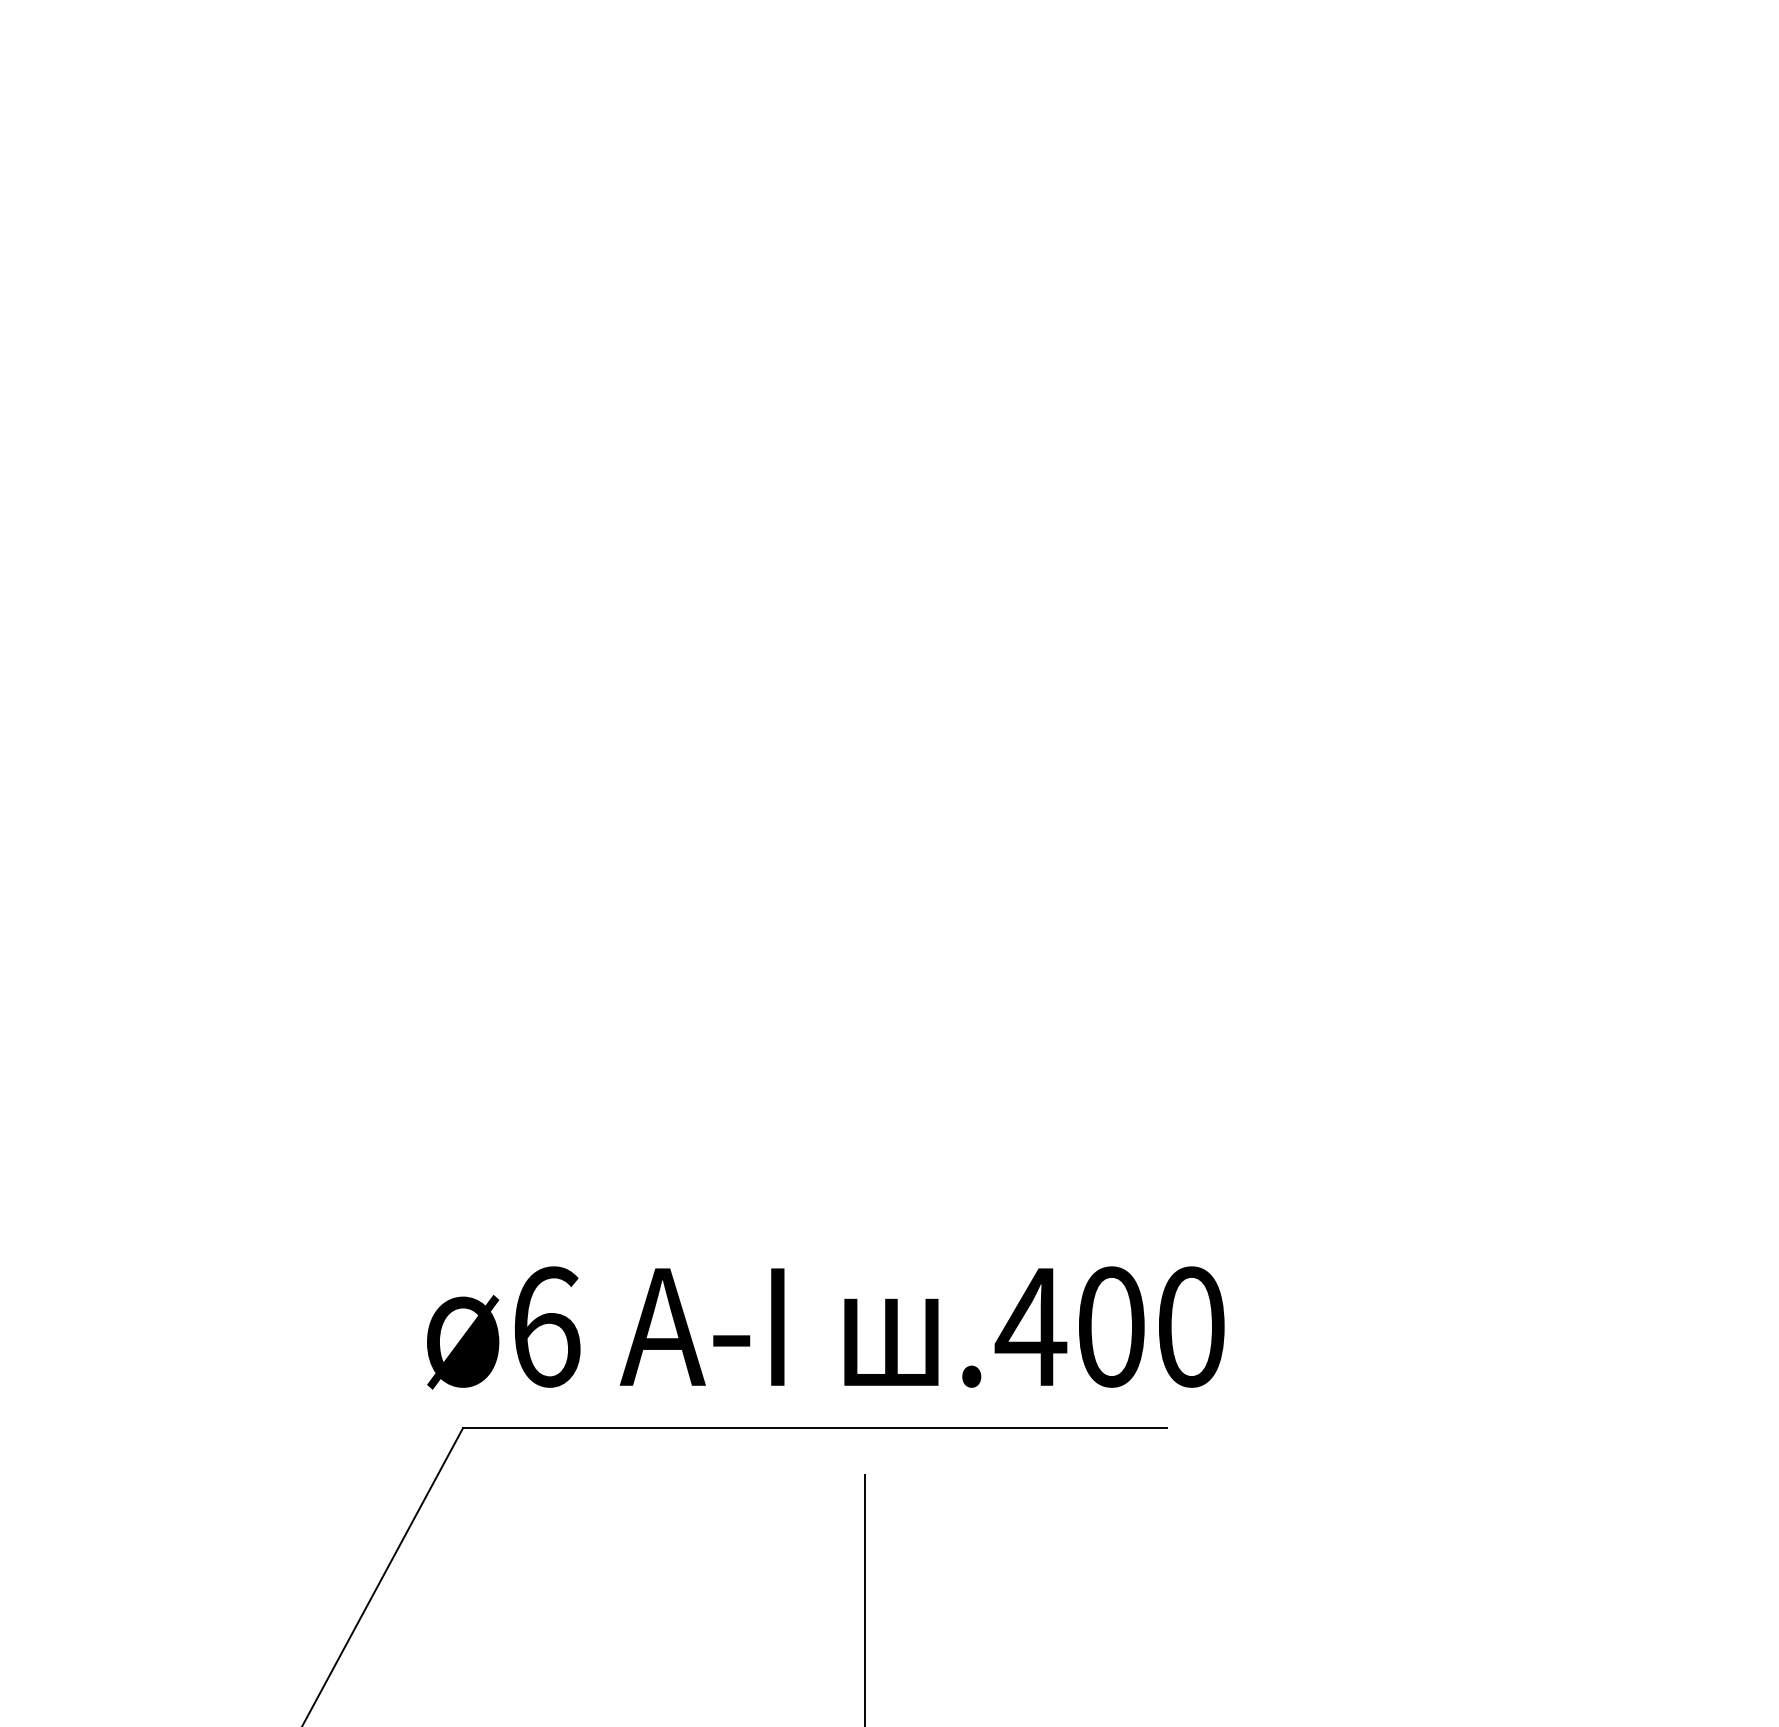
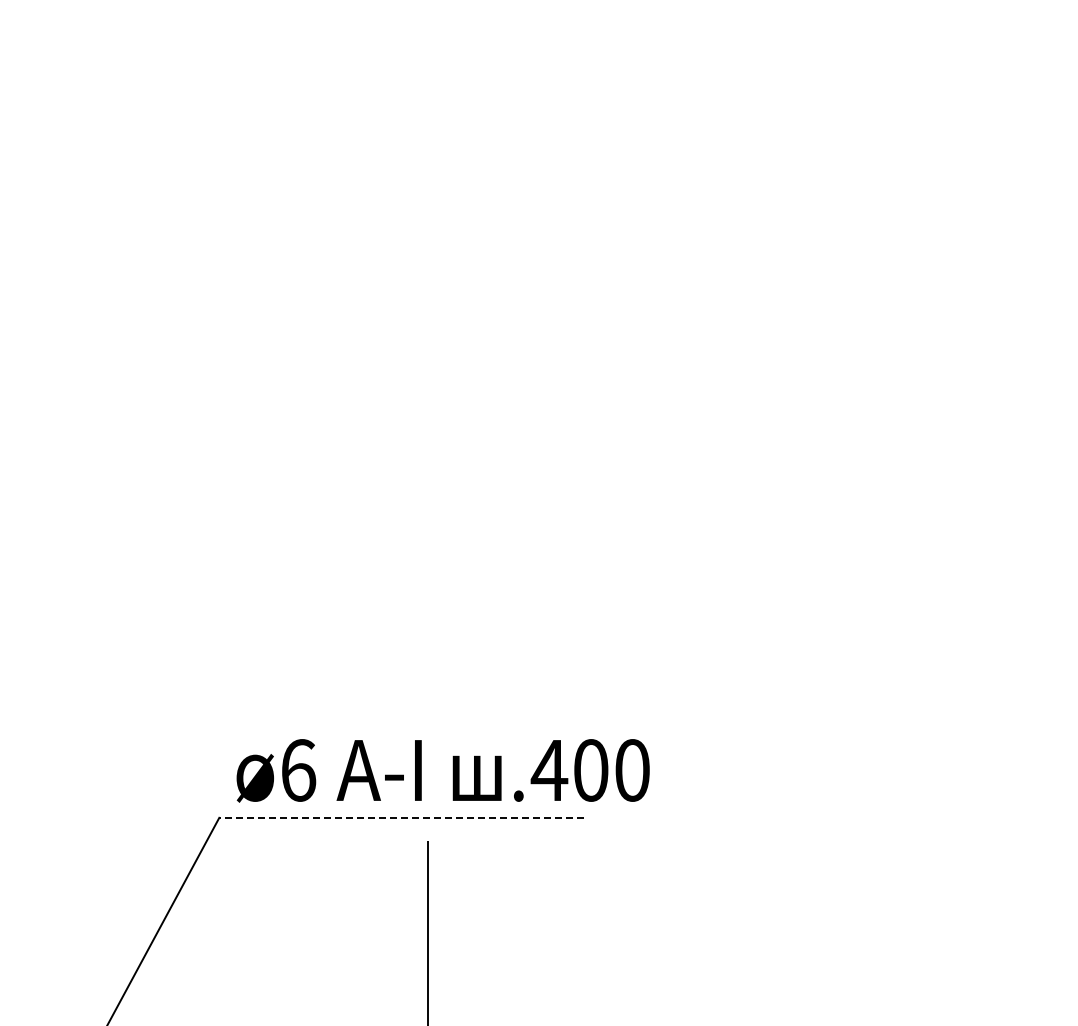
text: (824, 1327) -> (442, 770), moved
line: (814, 1427) -> (401, 817), solid -> dashed

